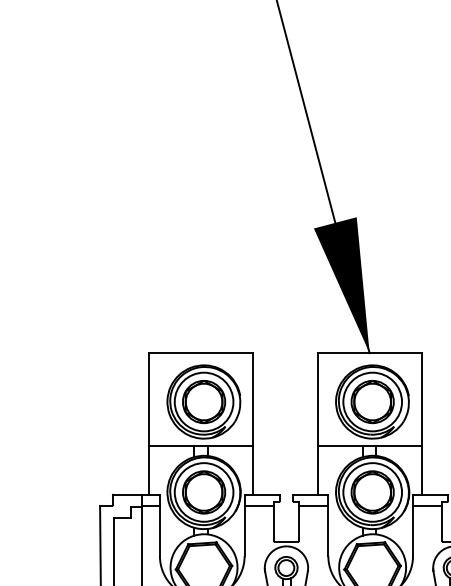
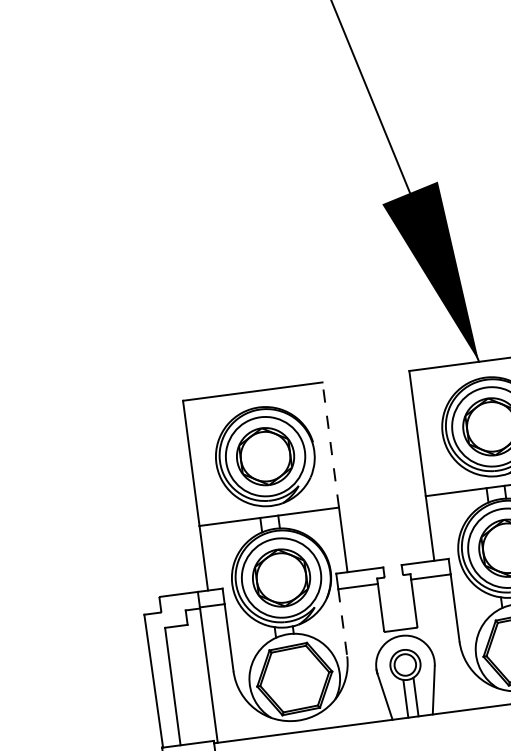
line: (252, 399) -> (330, 444), solid -> dashed
line: (244, 531) -> (342, 623), solid -> dashed

